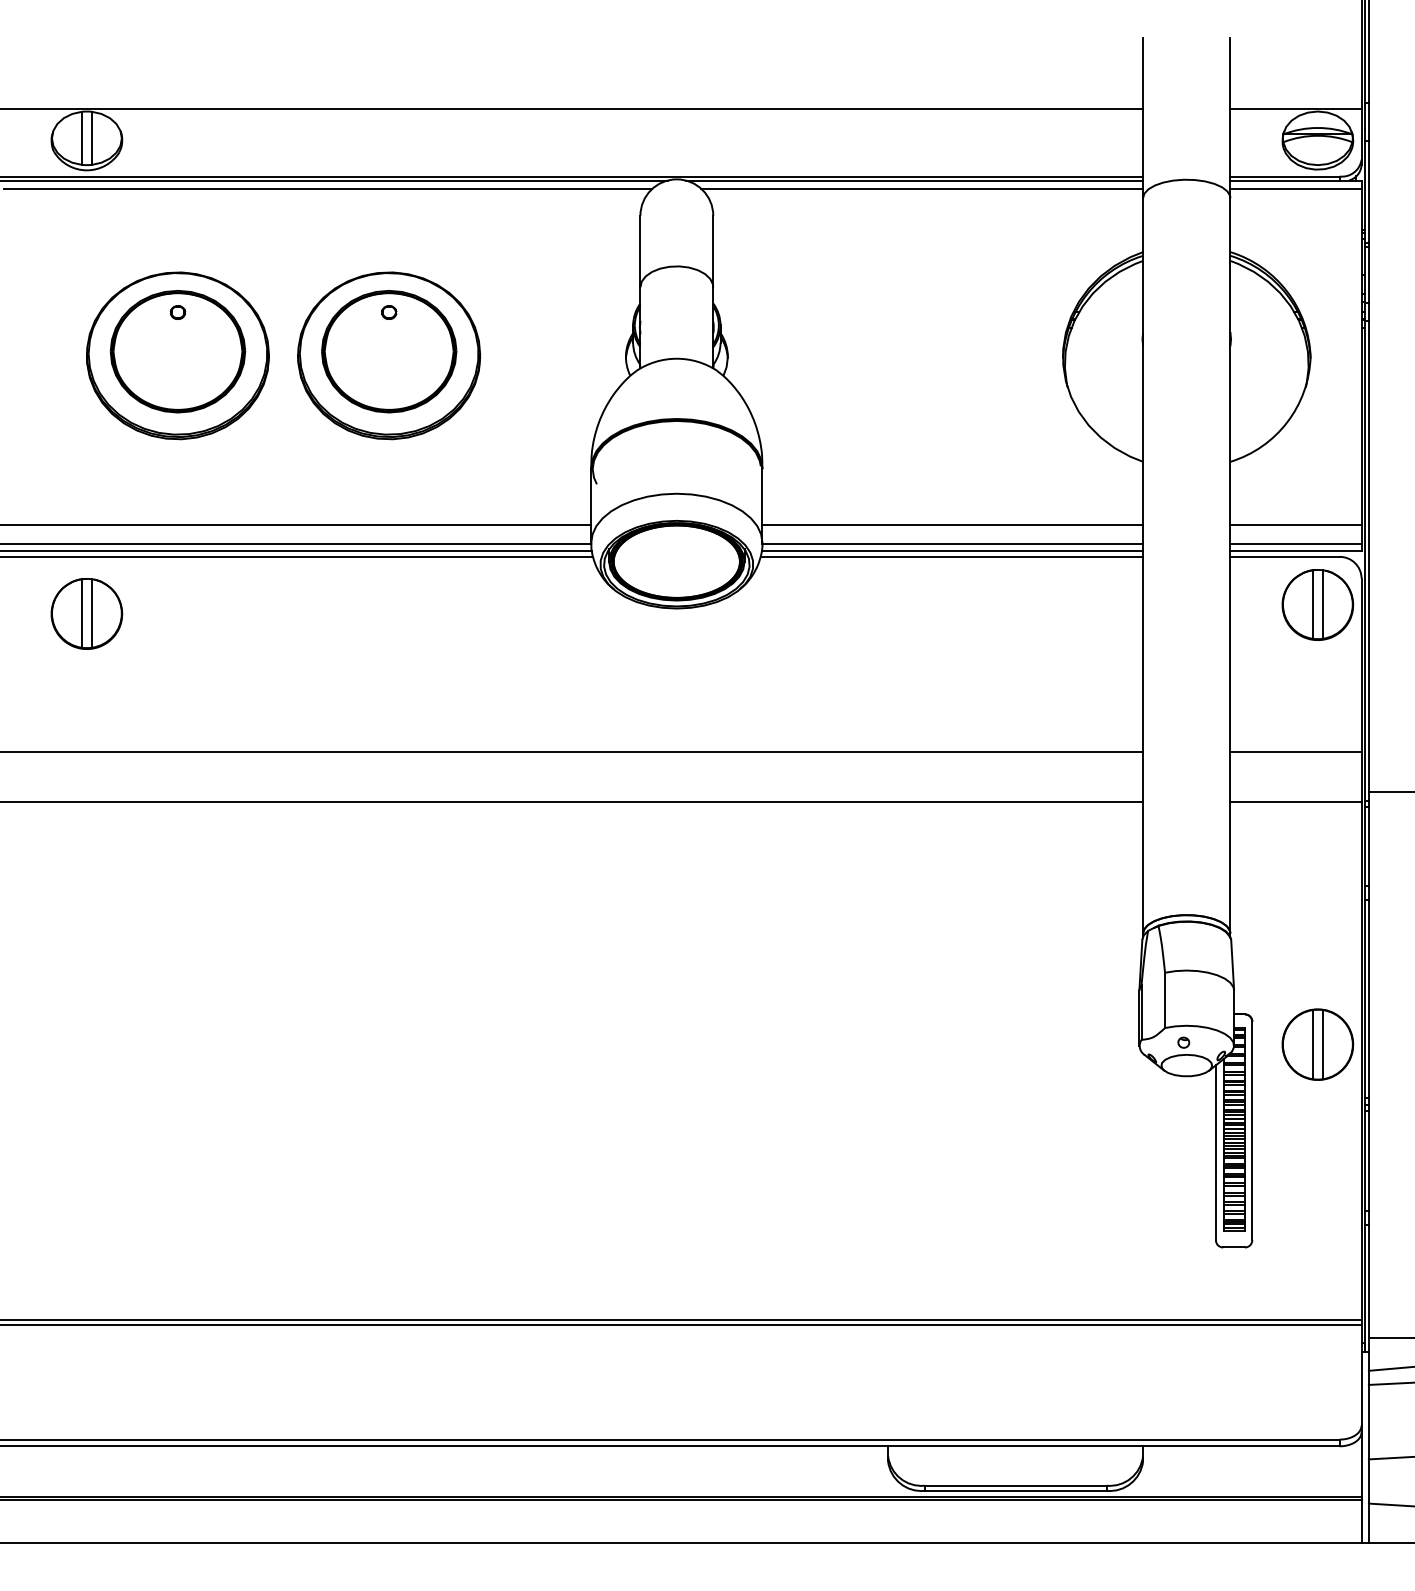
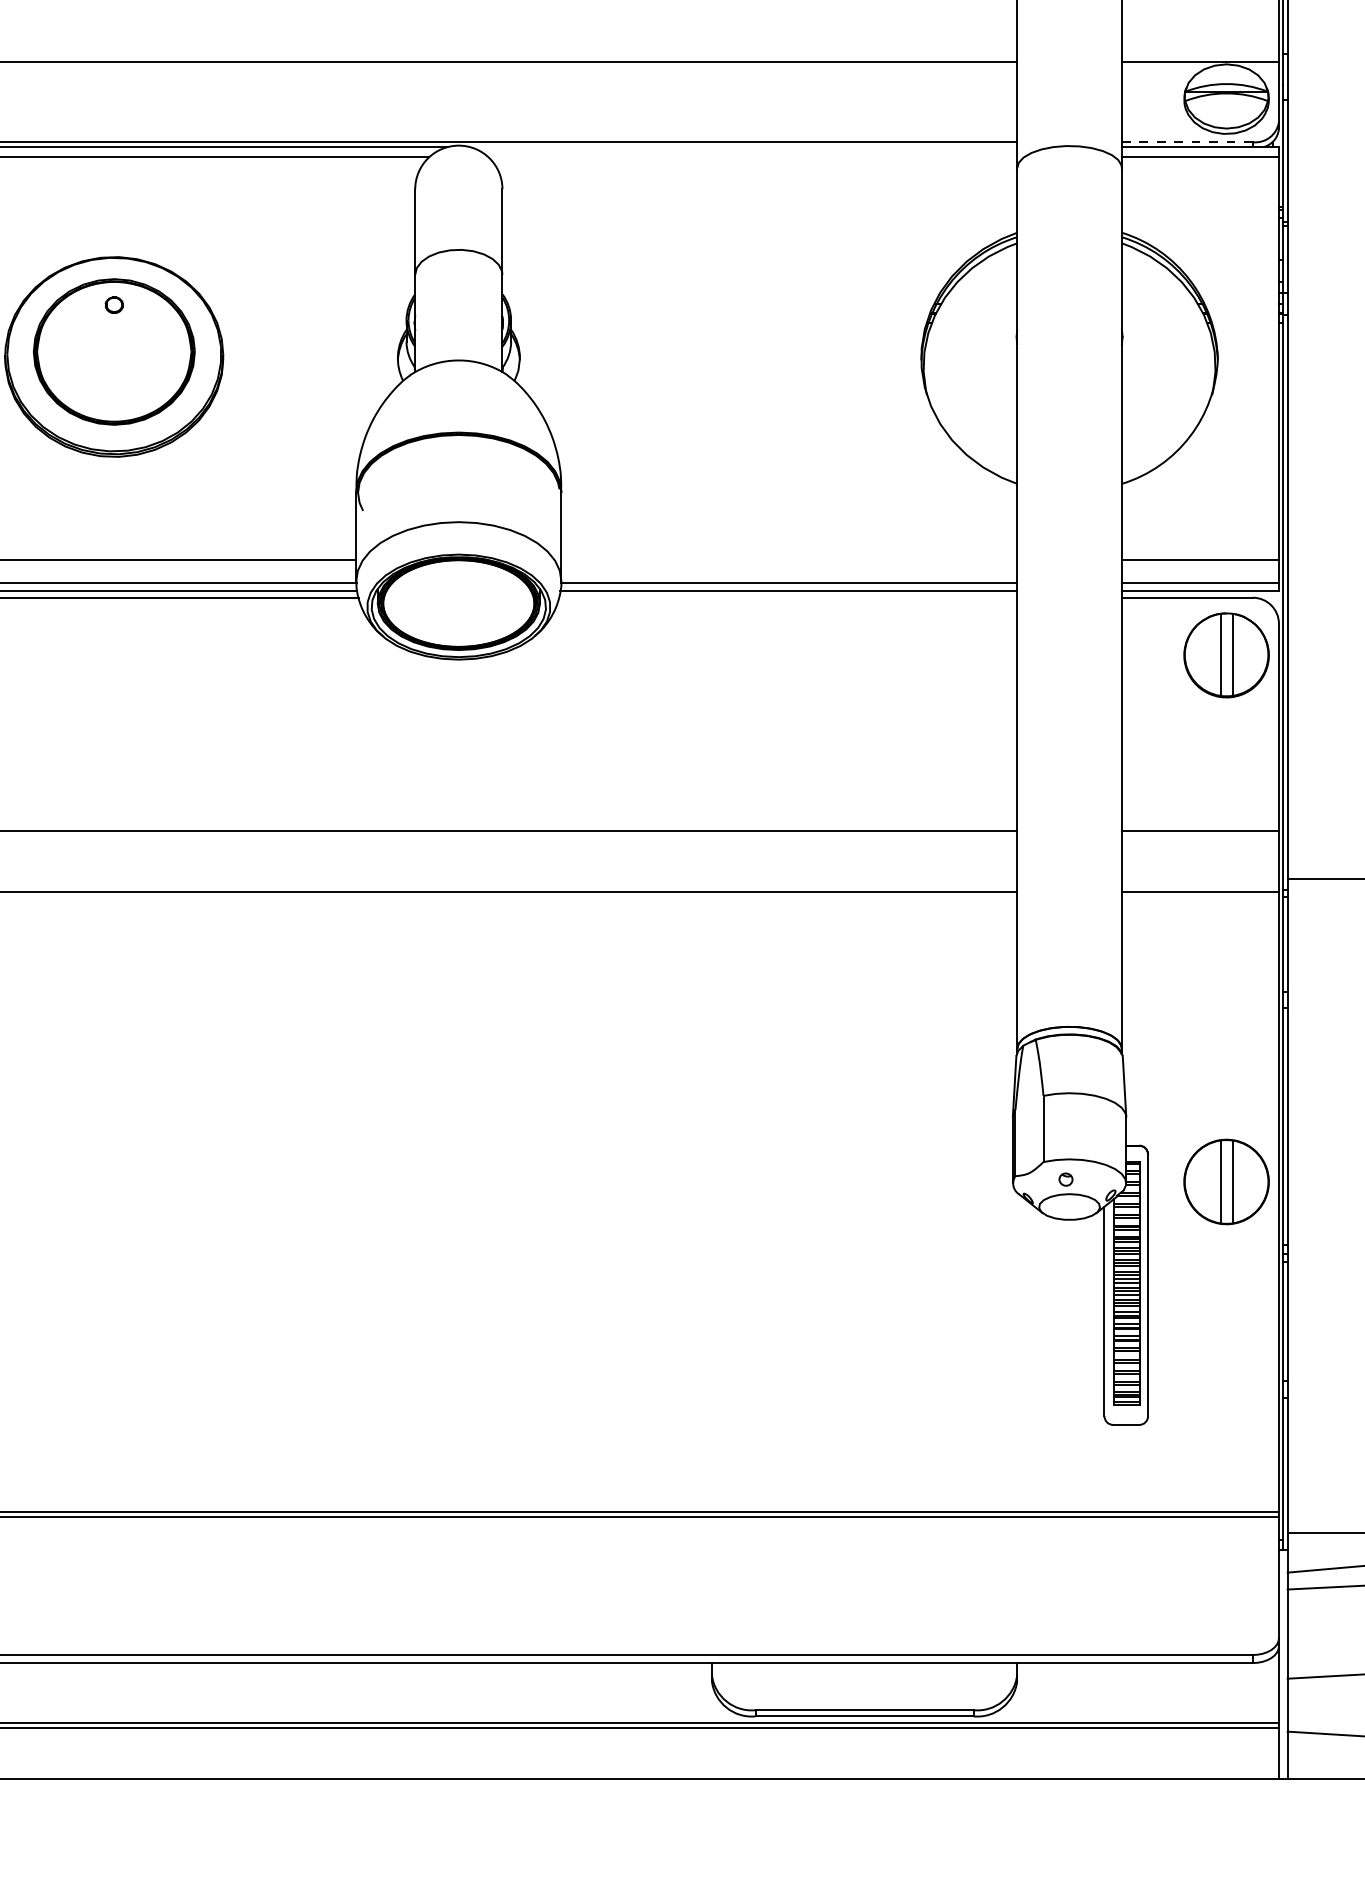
line: (1285, 176) -> (1187, 142), solid -> dashed
line: (914, 180) -> (743, 146), removed
line: (922, 188) -> (753, 156), removed
line: (952, 525) -> (788, 560), removed
line: (951, 556) -> (787, 597), removed

